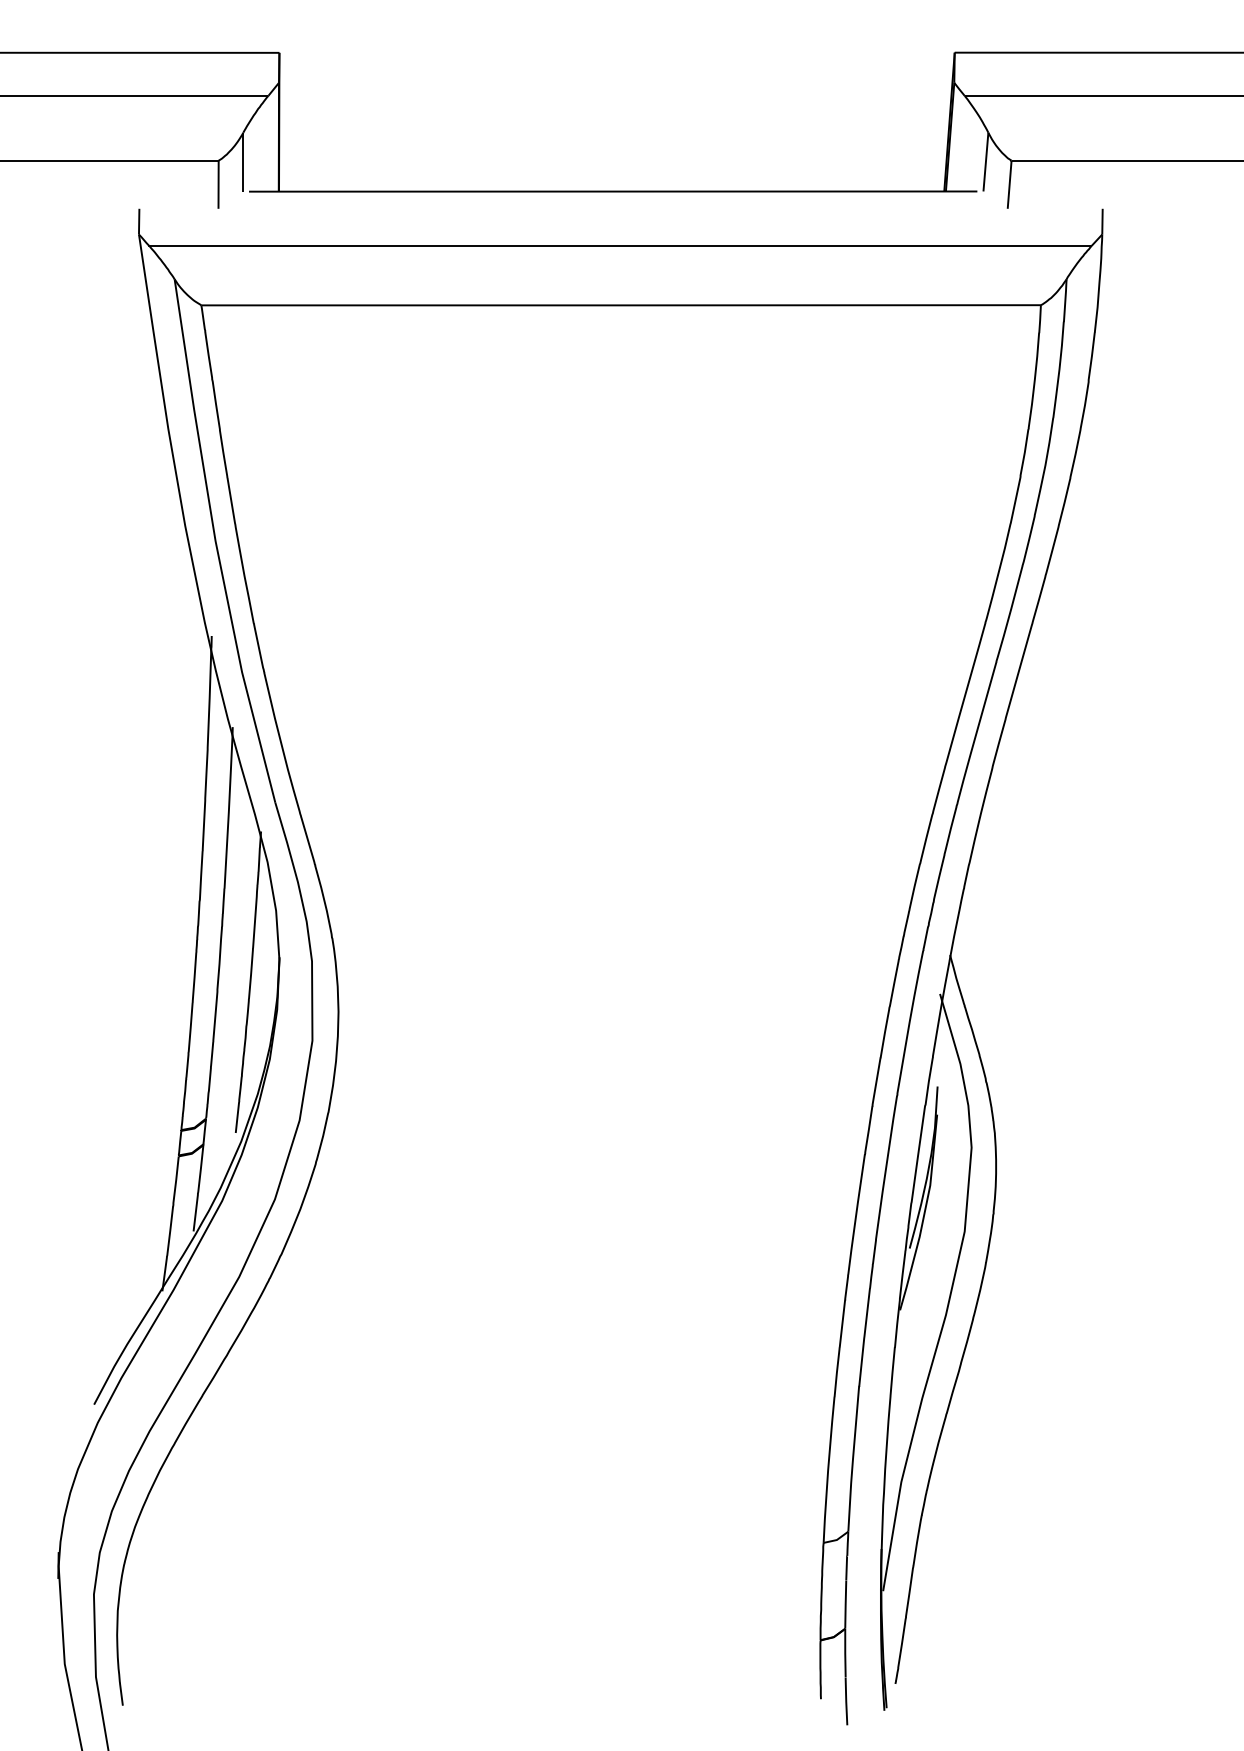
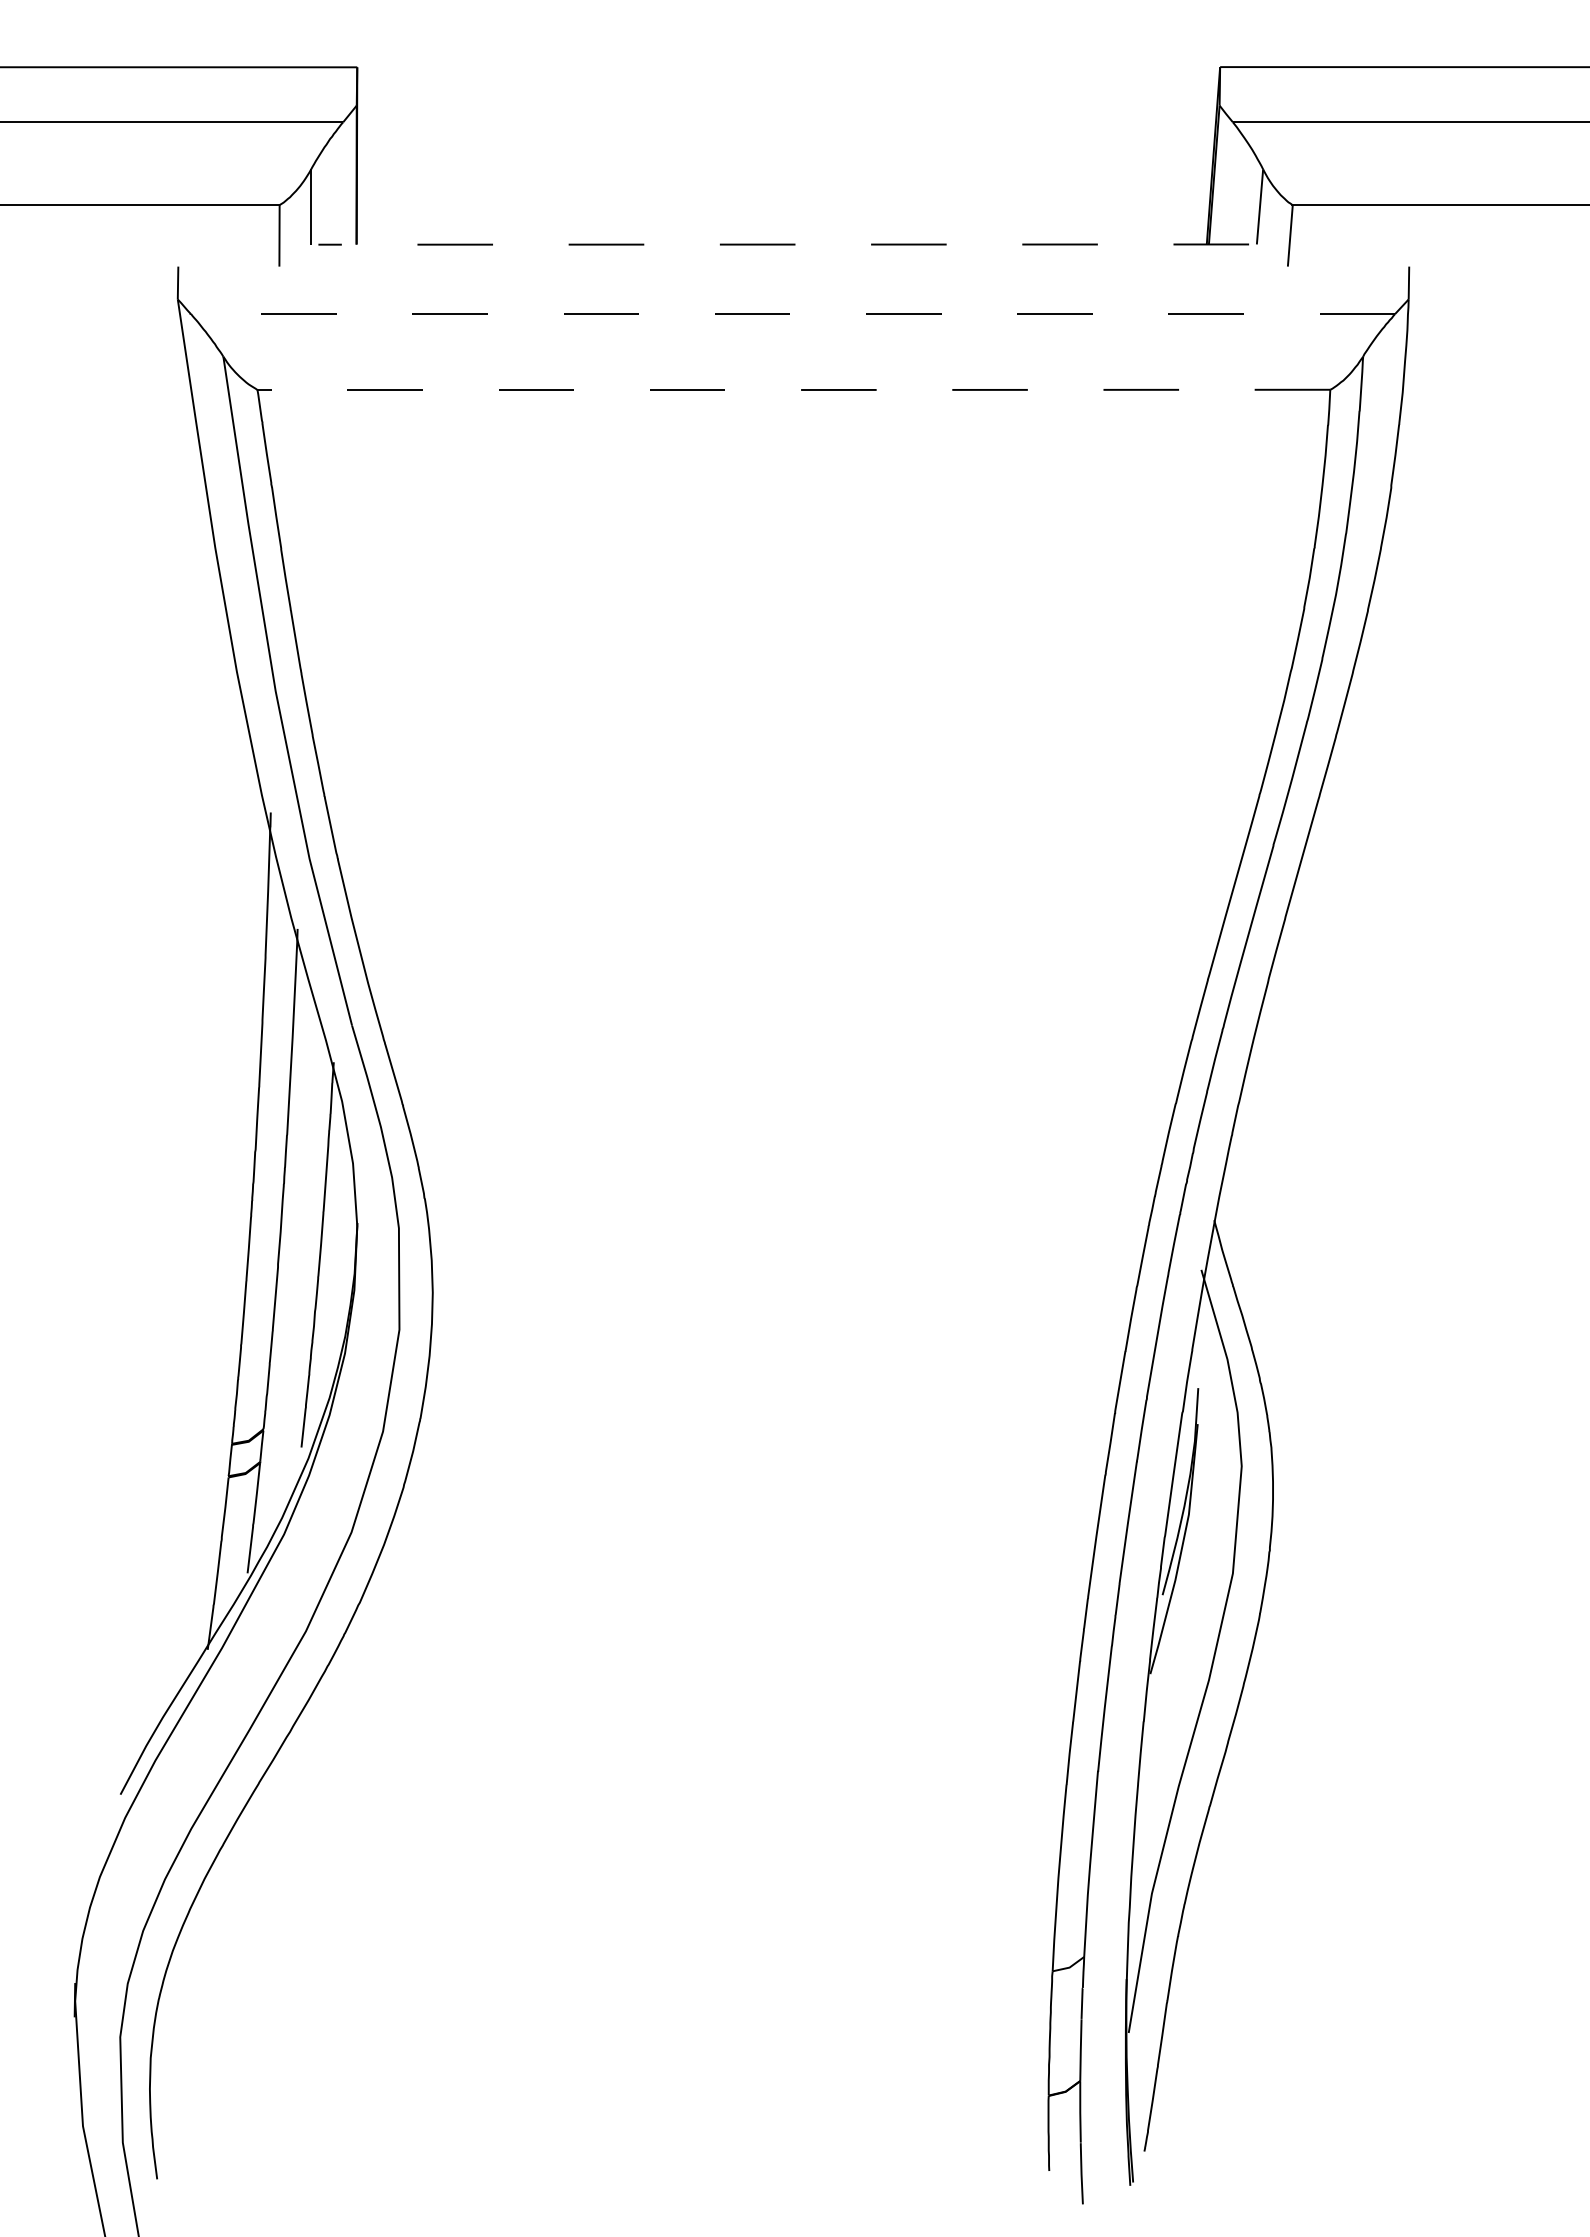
line: (613, 191) -> (783, 244), solid -> dashed
line: (620, 246) -> (793, 314), solid -> dashed
line: (621, 305) -> (794, 390), solid -> dashed

